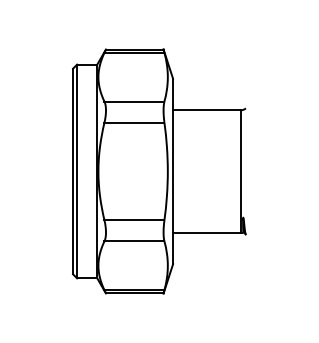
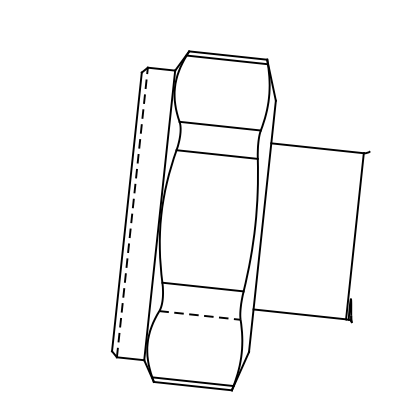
line: (77, 171) -> (132, 212), solid -> dashed
line: (134, 241) -> (199, 315), solid -> dashed

